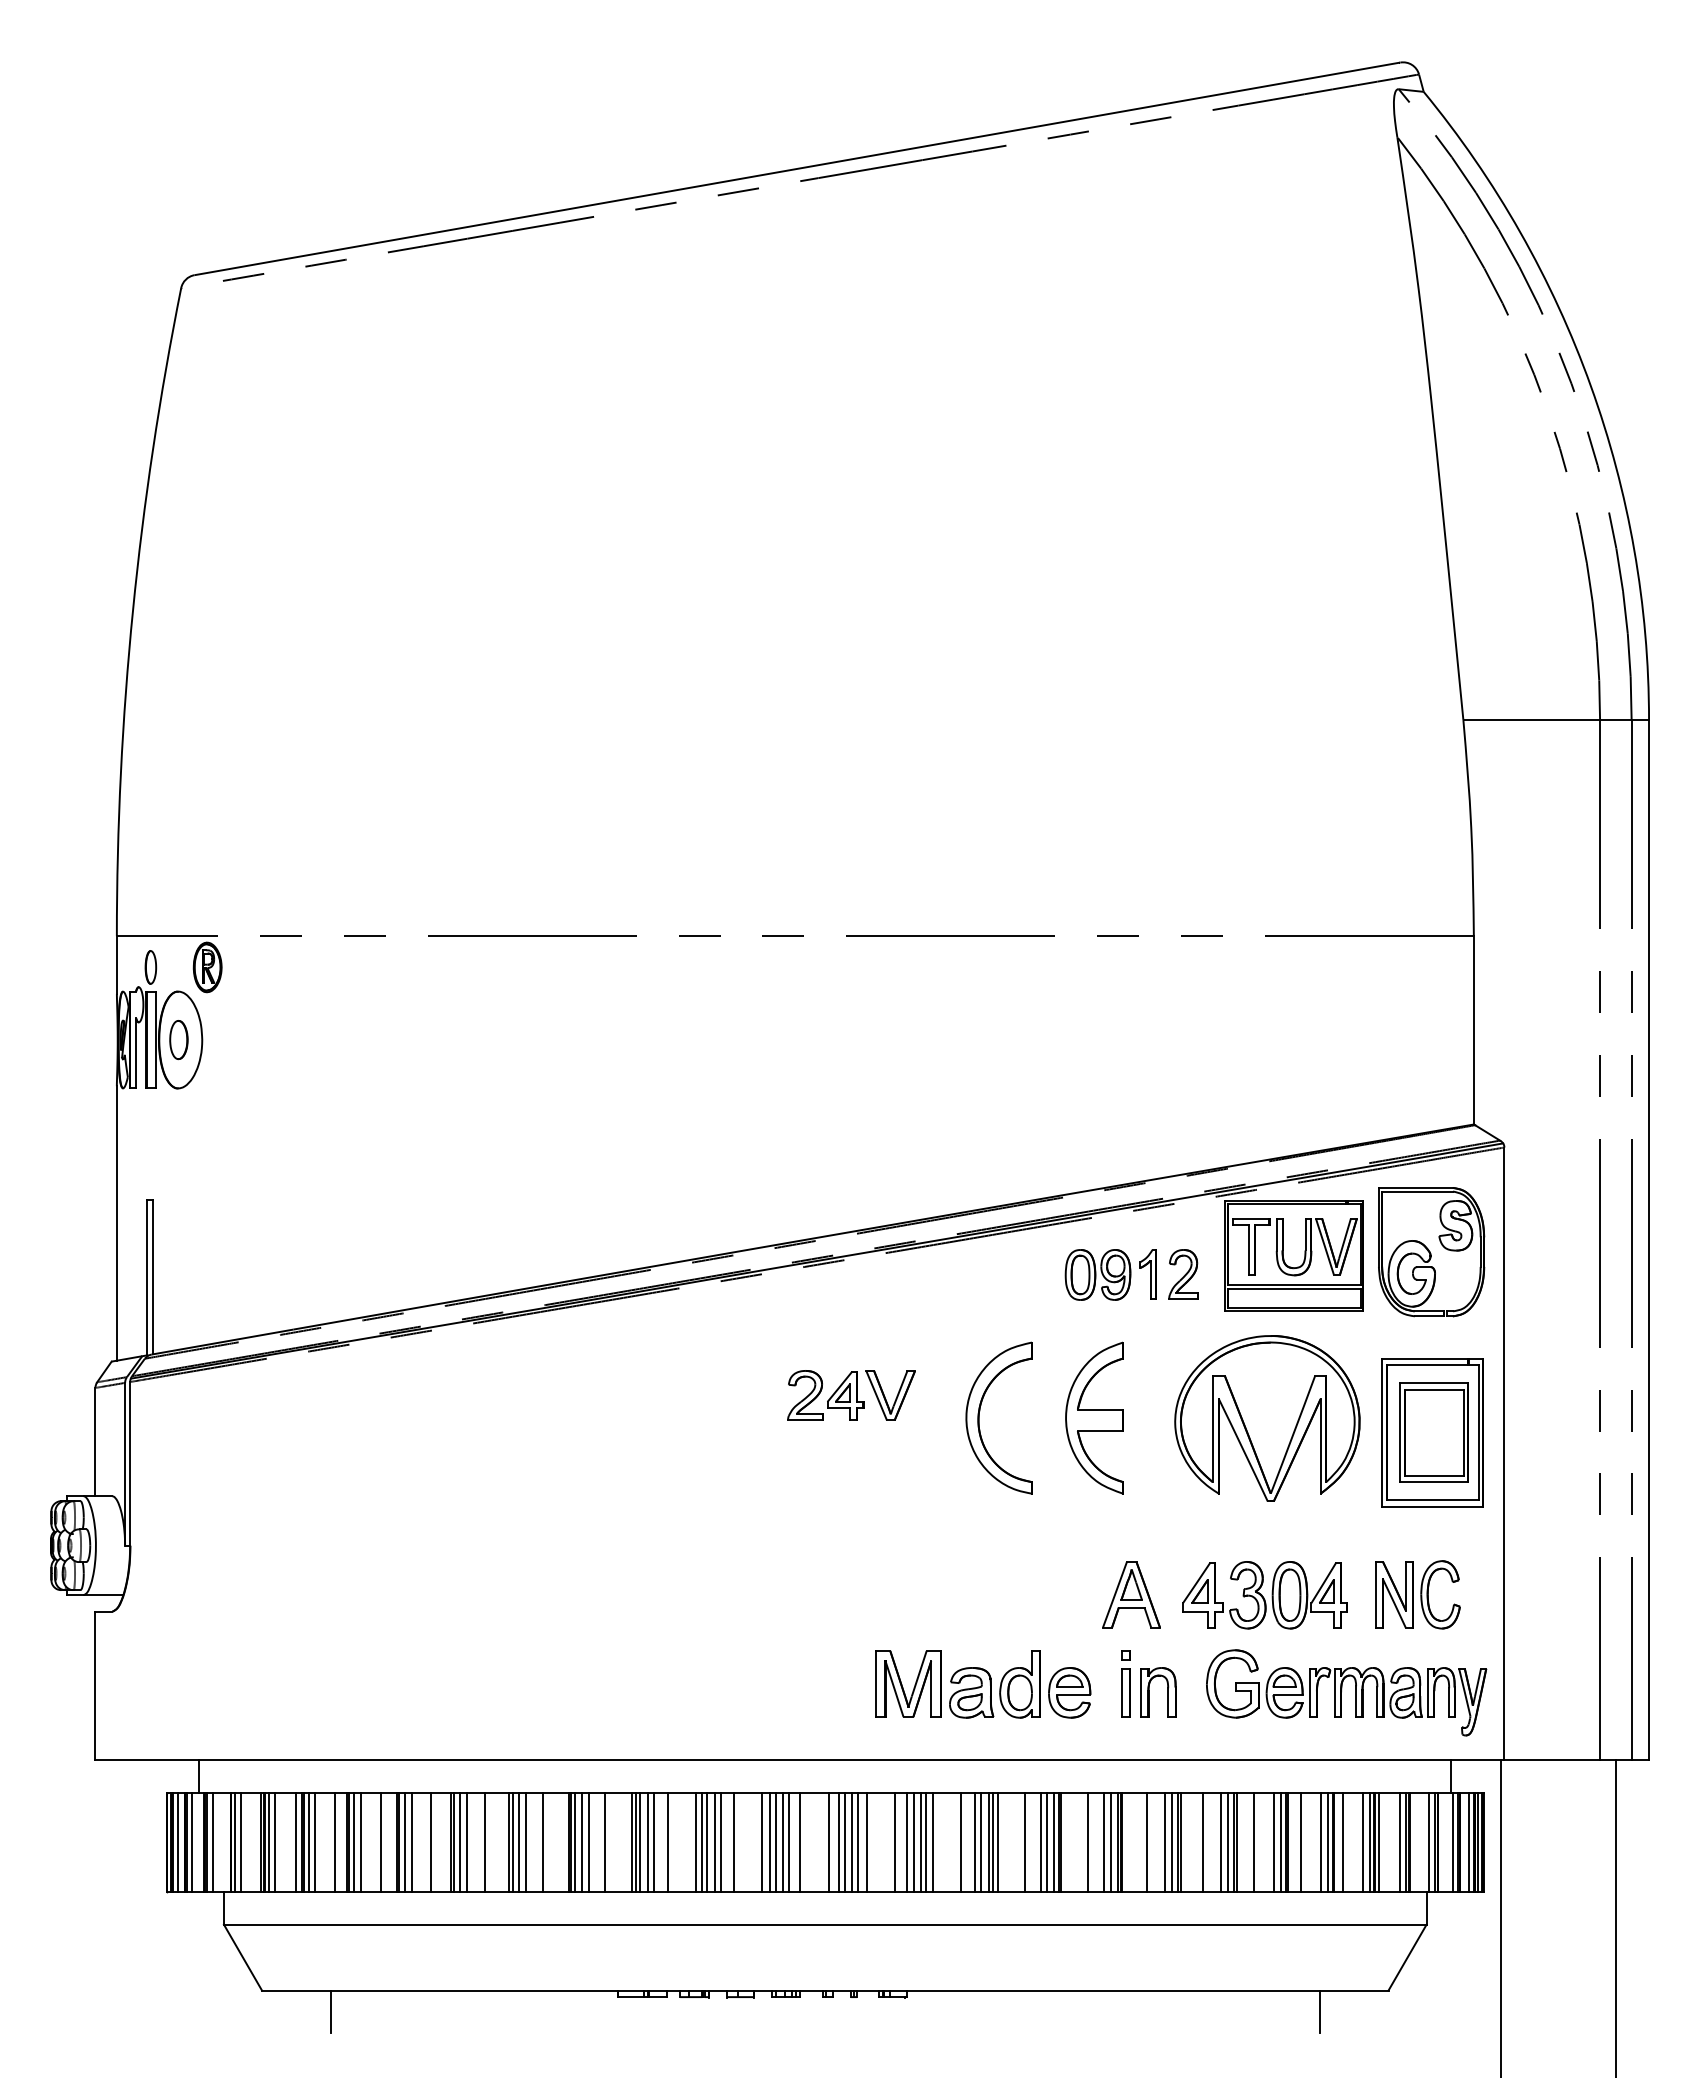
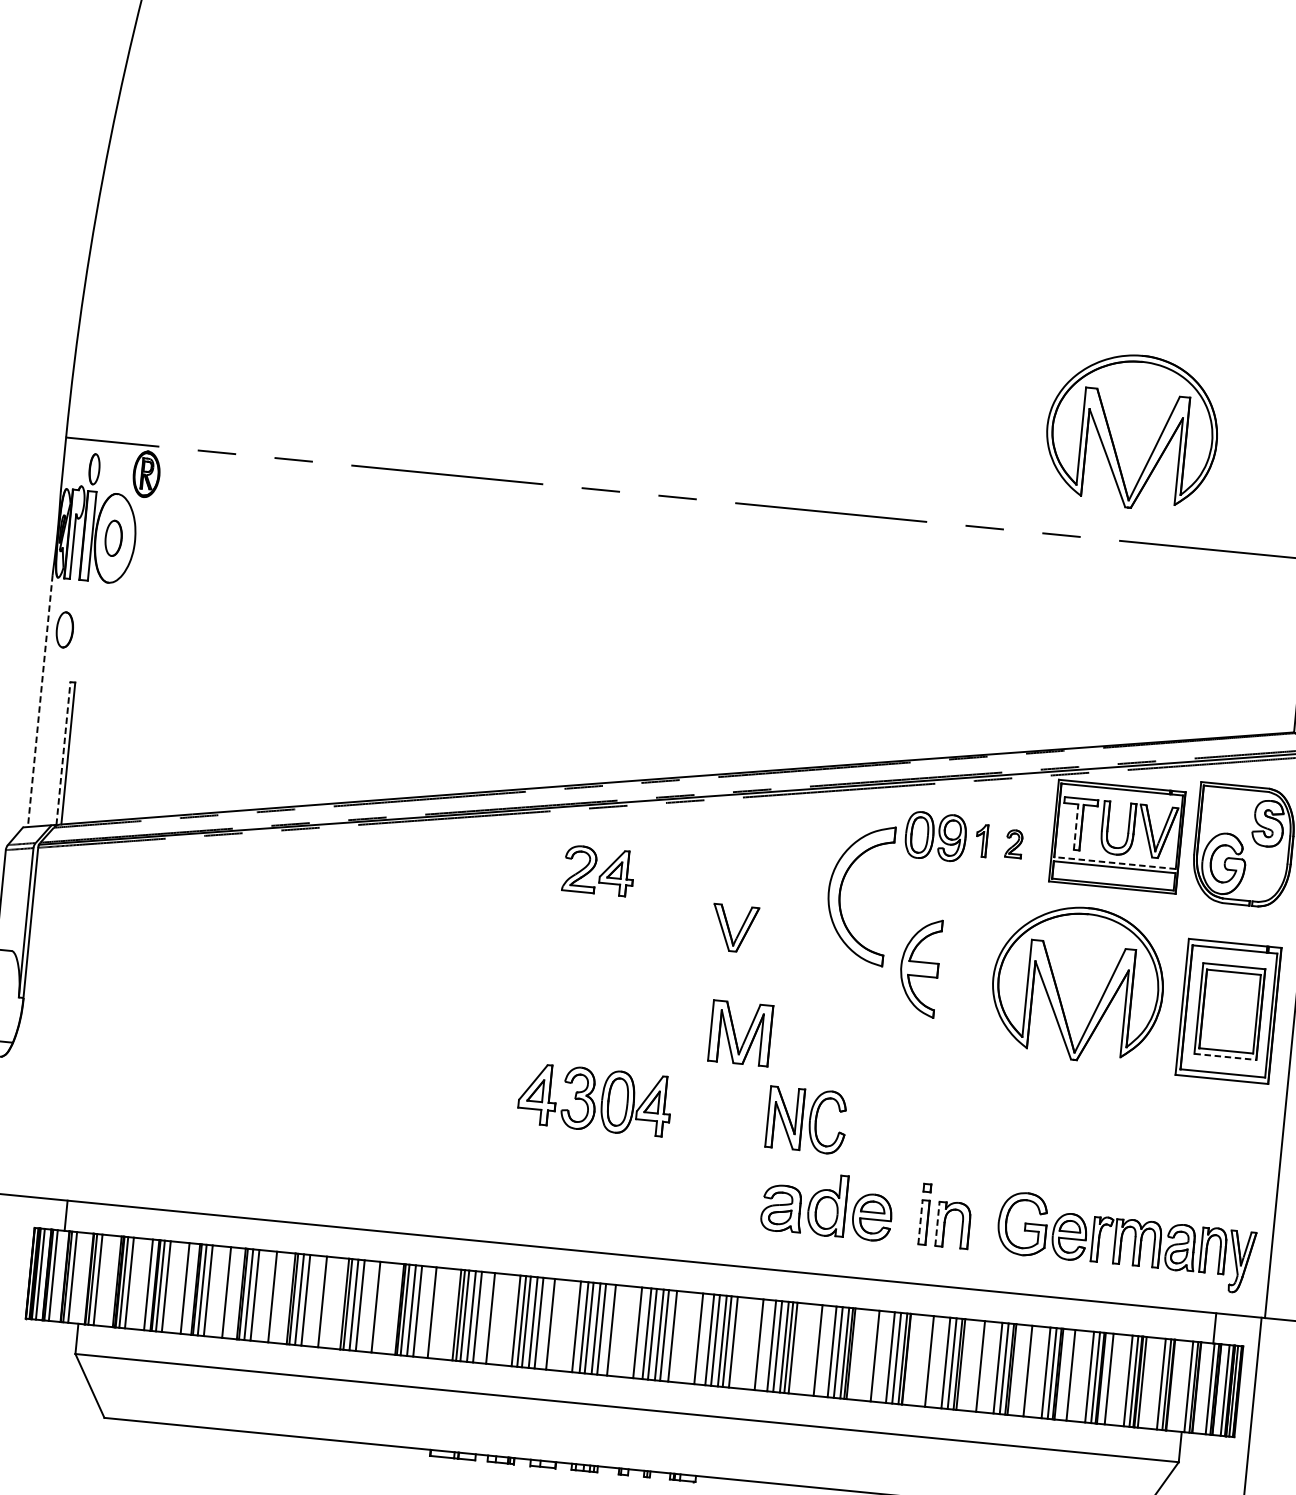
part: (1267, 816) -> (1132, 431), added
part: (135, 1144) -> (64, 630), added
line: (116, 1223) -> (39, 701), solid -> dashed
line: (1248, 1249) -> (1076, 826), solid -> dashed
part: (1147, 1274) -> (981, 840), size x0.7
part: (1183, 1274) -> (1014, 843), size x0.6
line: (147, 1277) -> (63, 753), solid -> dashed
line: (1293, 1284) -> (1114, 862), solid -> dashed
part: (825, 1395) -> (598, 870), moved
part: (980, 1411) -> (842, 886), moved
part: (1094, 1417) -> (919, 967), size x0.7
line: (1434, 1482) -> (1225, 1057), solid -> dashed
part: (1131, 1594) -> (937, 1132), removed
part: (1417, 1594) -> (806, 1119), moved
part: (1264, 1595) -> (594, 1100), moved
part: (902, 1684) -> (735, 1033), moved
line: (1122, 1692) -> (920, 1221), solid -> dashed
line: (1140, 1692) -> (937, 1223), solid -> dashed
line: (331, 2011) -> (166, 1443), removed

